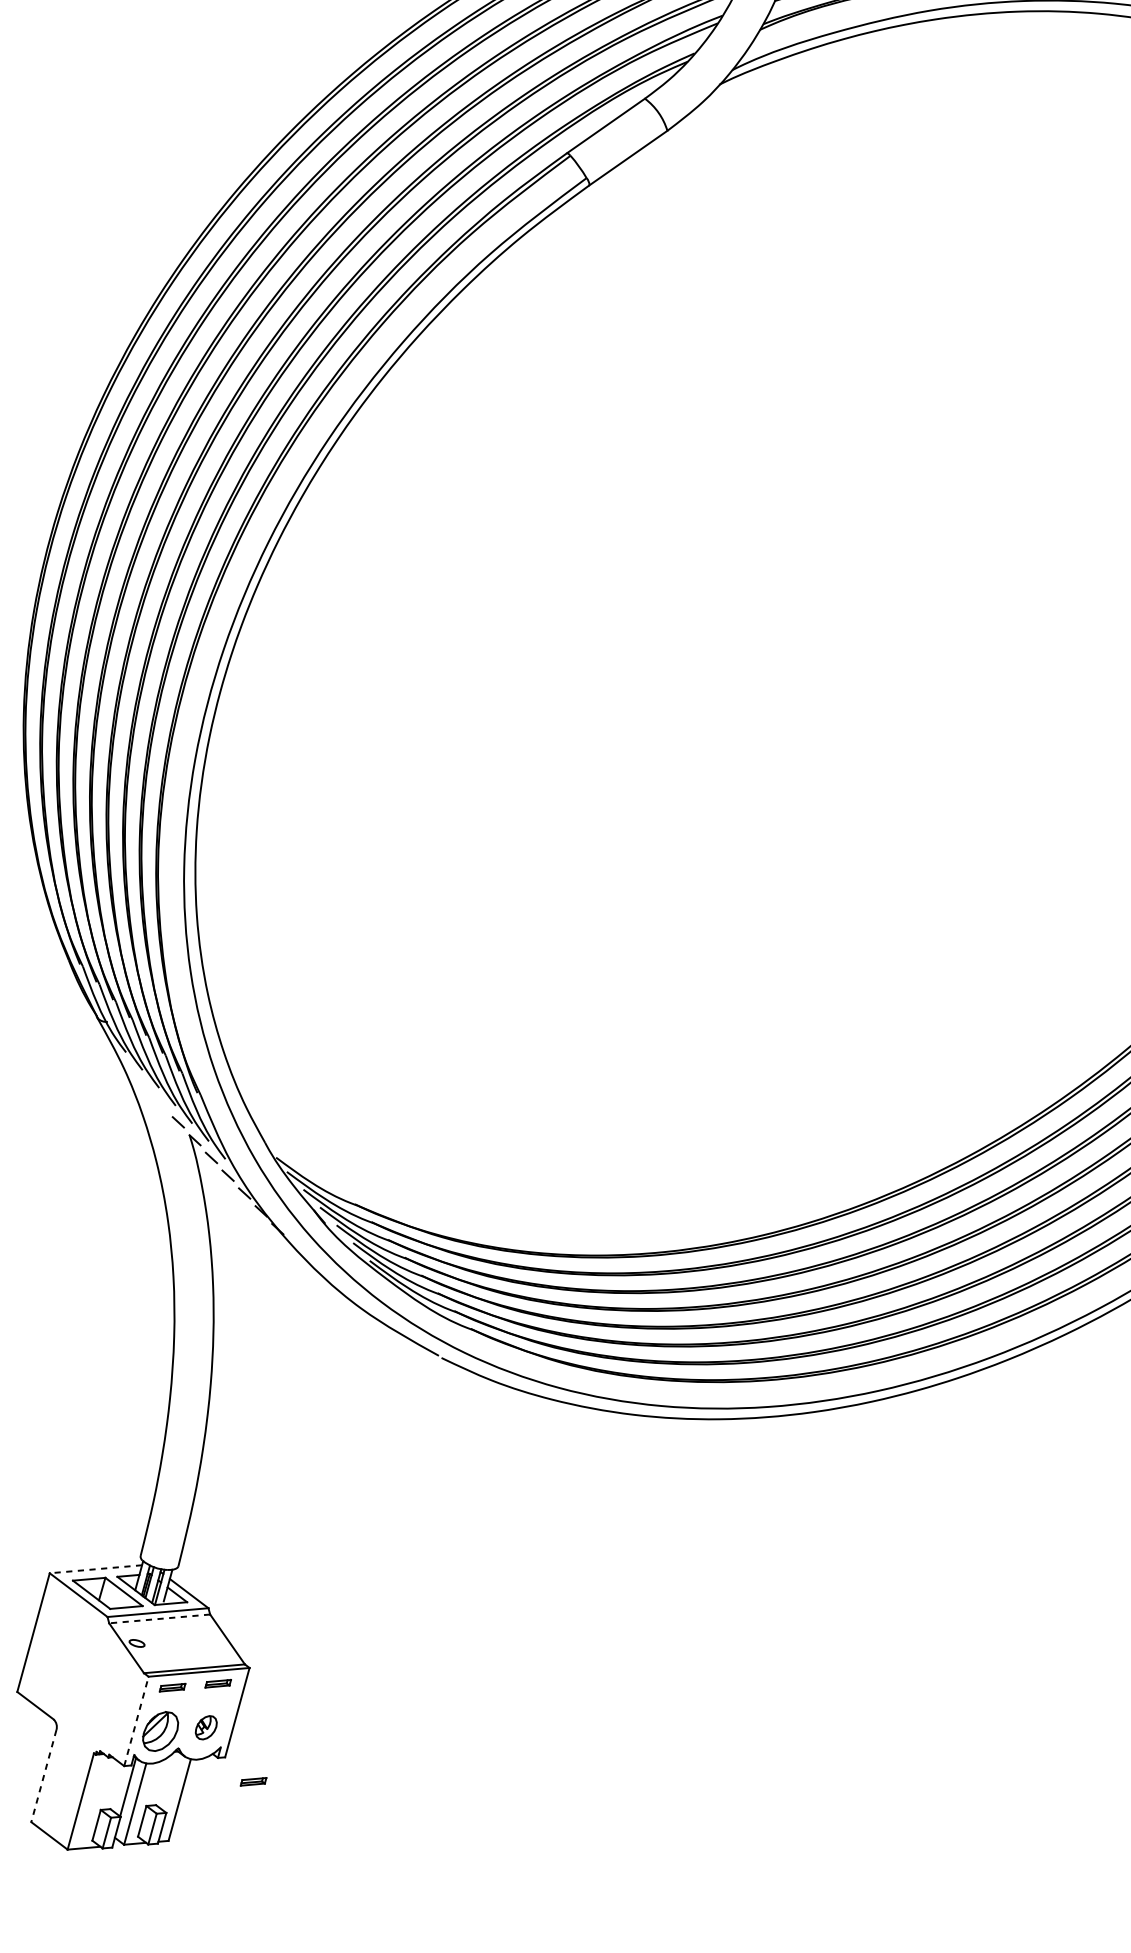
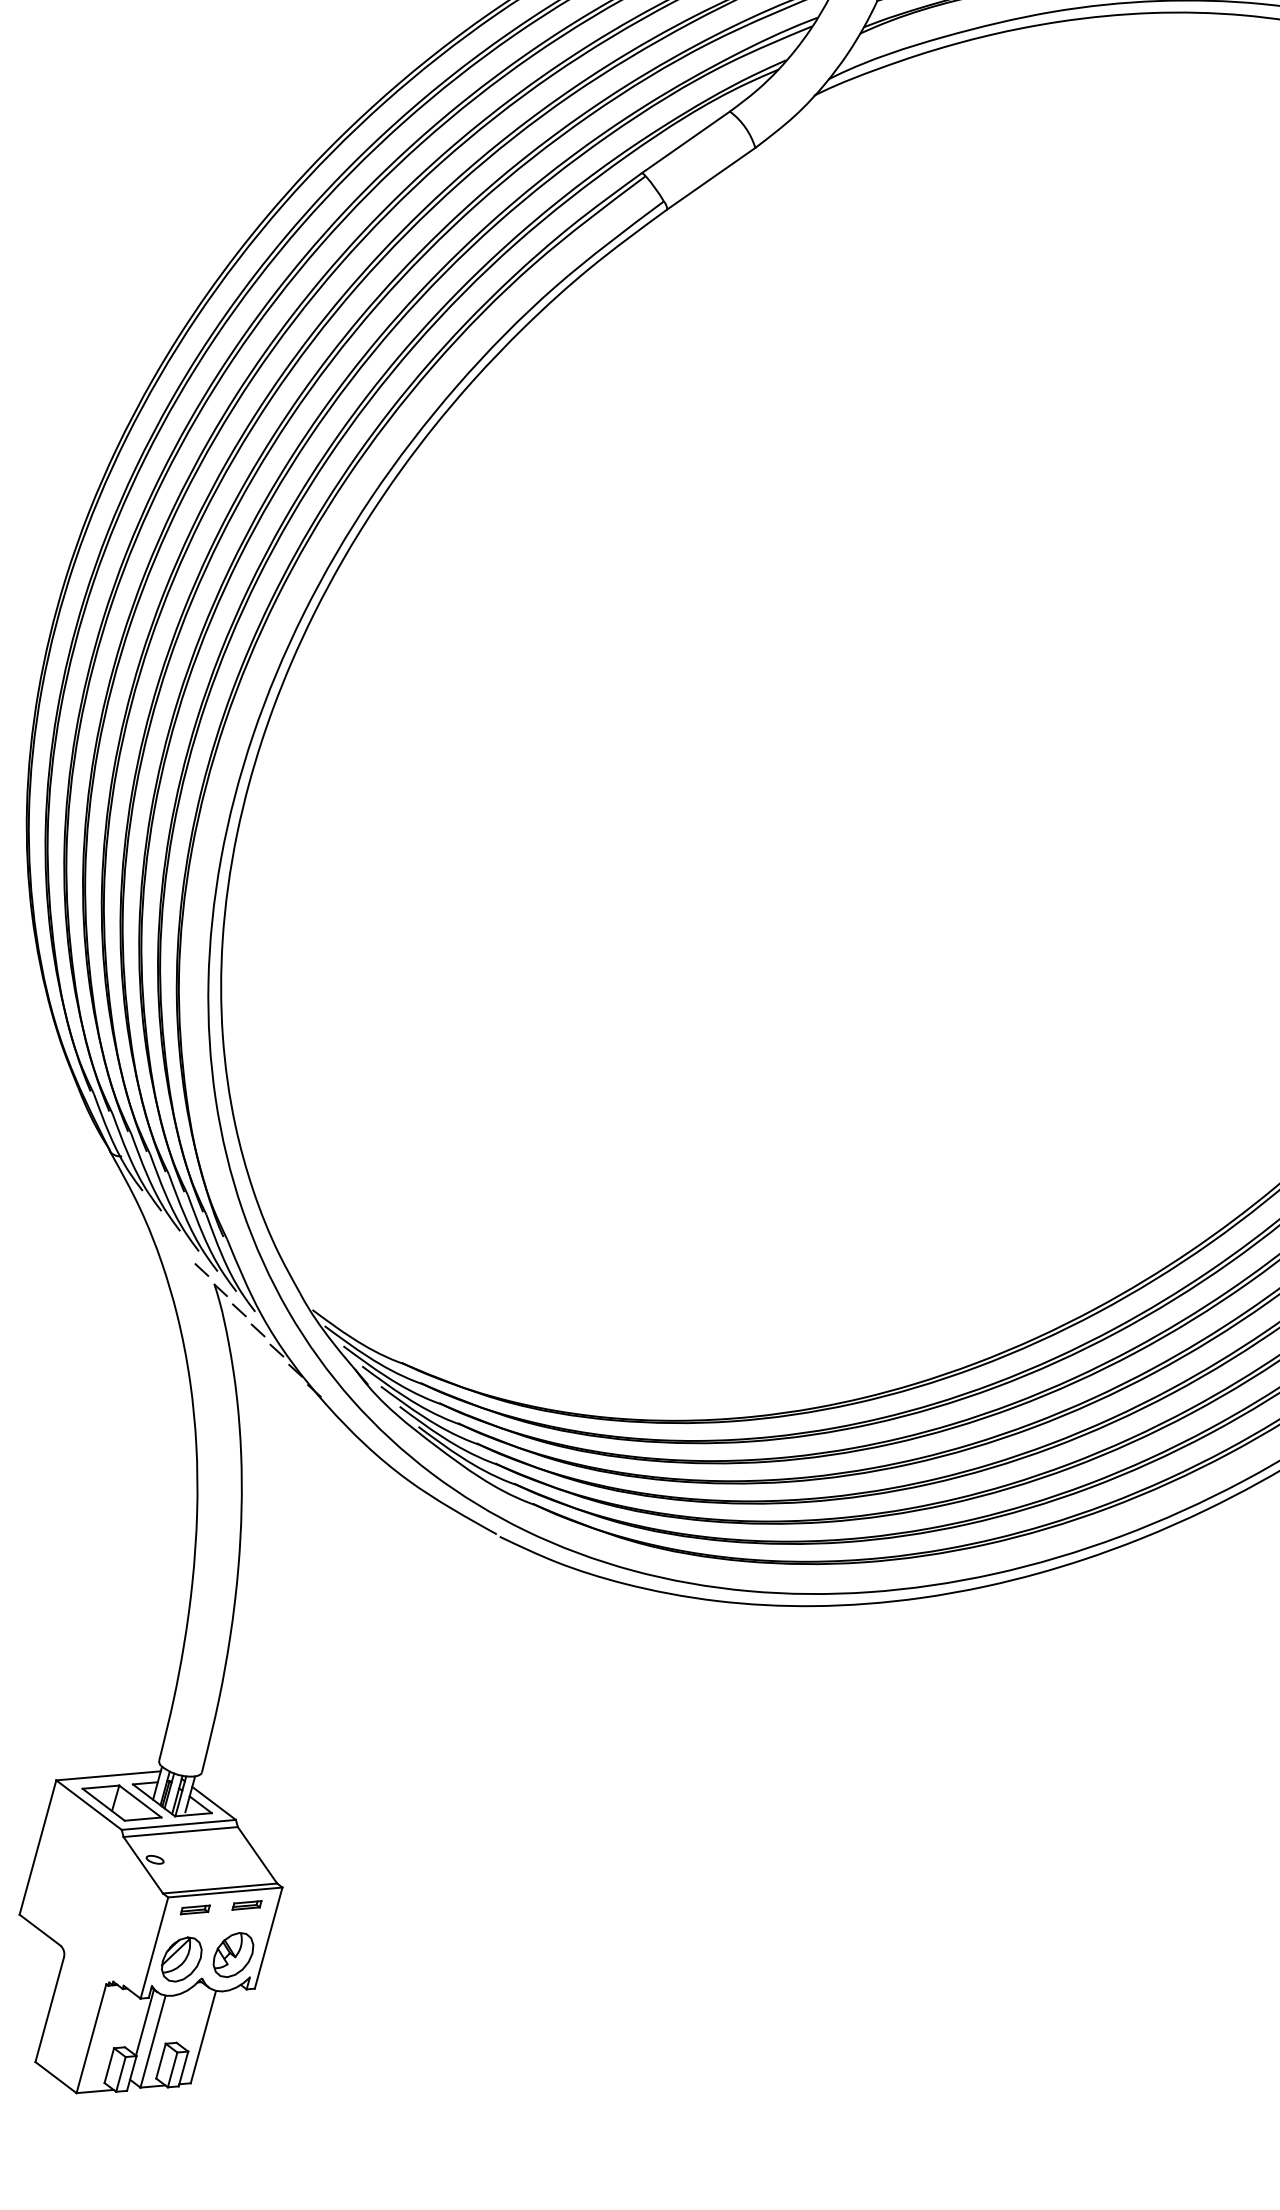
line: (95, 1568) -> (108, 1775), dashed -> solid
line: (159, 1619) -> (180, 1832), dashed -> solid
line: (136, 1720) -> (154, 1947), dashed -> solid
part: (206, 1728) -> (233, 1955), size x1.67
line: (43, 1776) -> (49, 2010), dashed -> solid
part: (253, 1781) -> (286, 2016), removed

